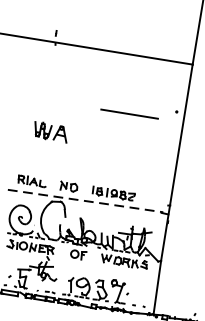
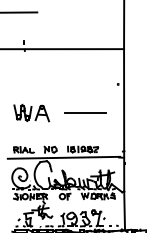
line: (130, 113) -> (85, 112), moved
part: (50, 131) -> (31, 112), size x1.43
line: (86, 200) -> (64, 157), dashed -> solid

